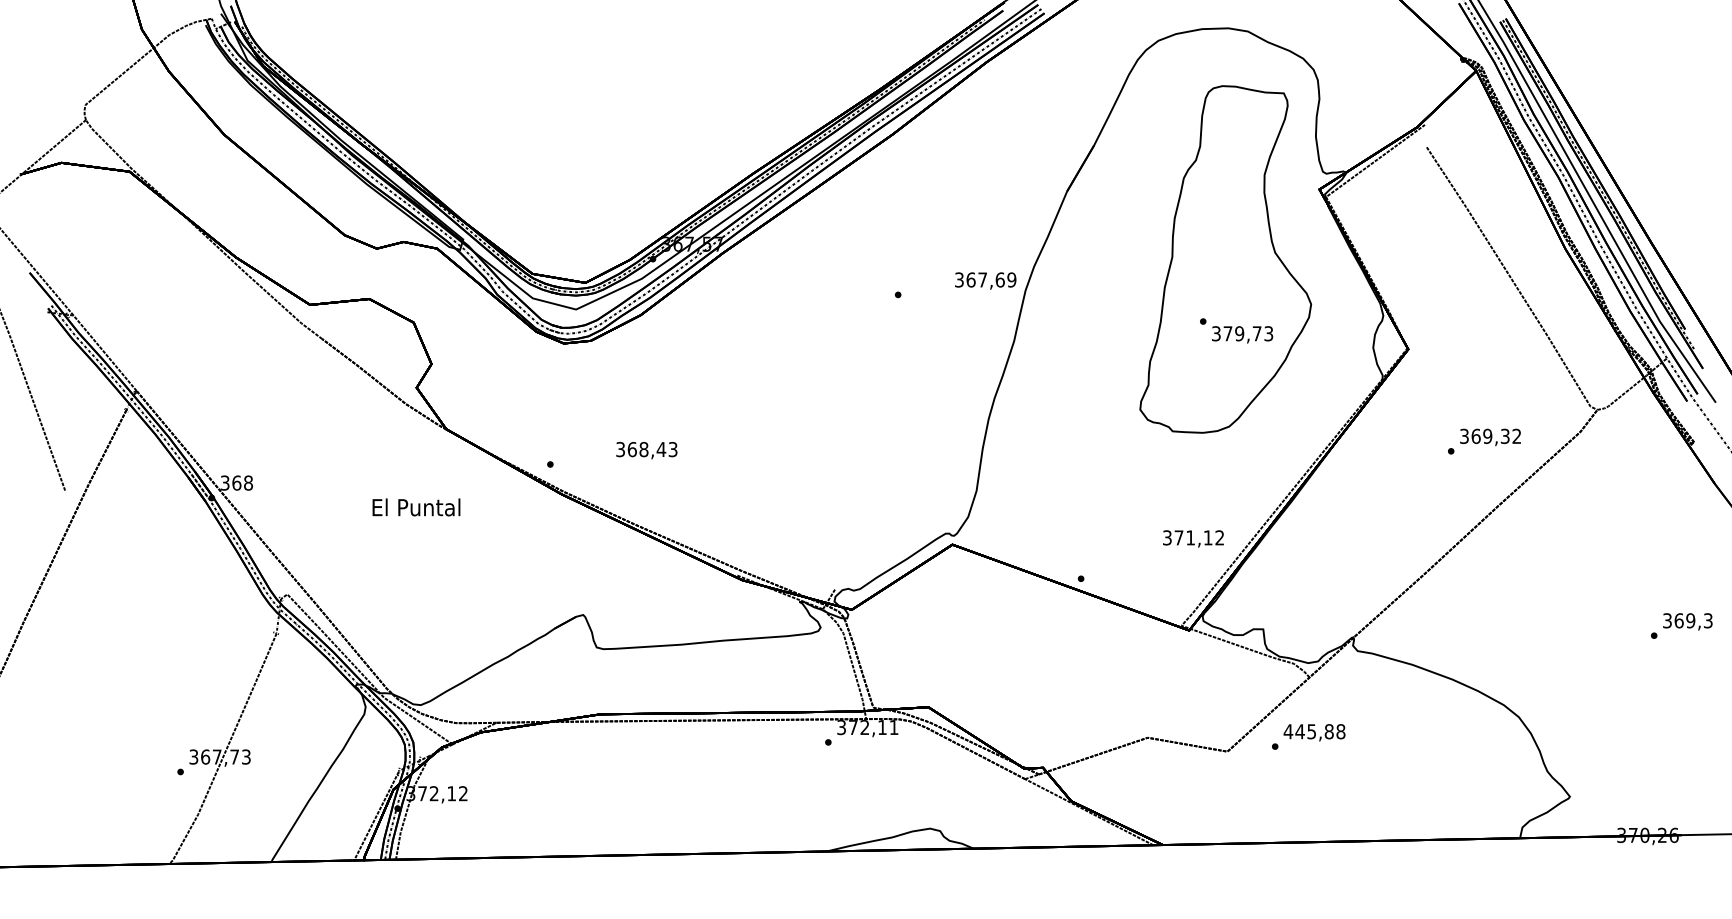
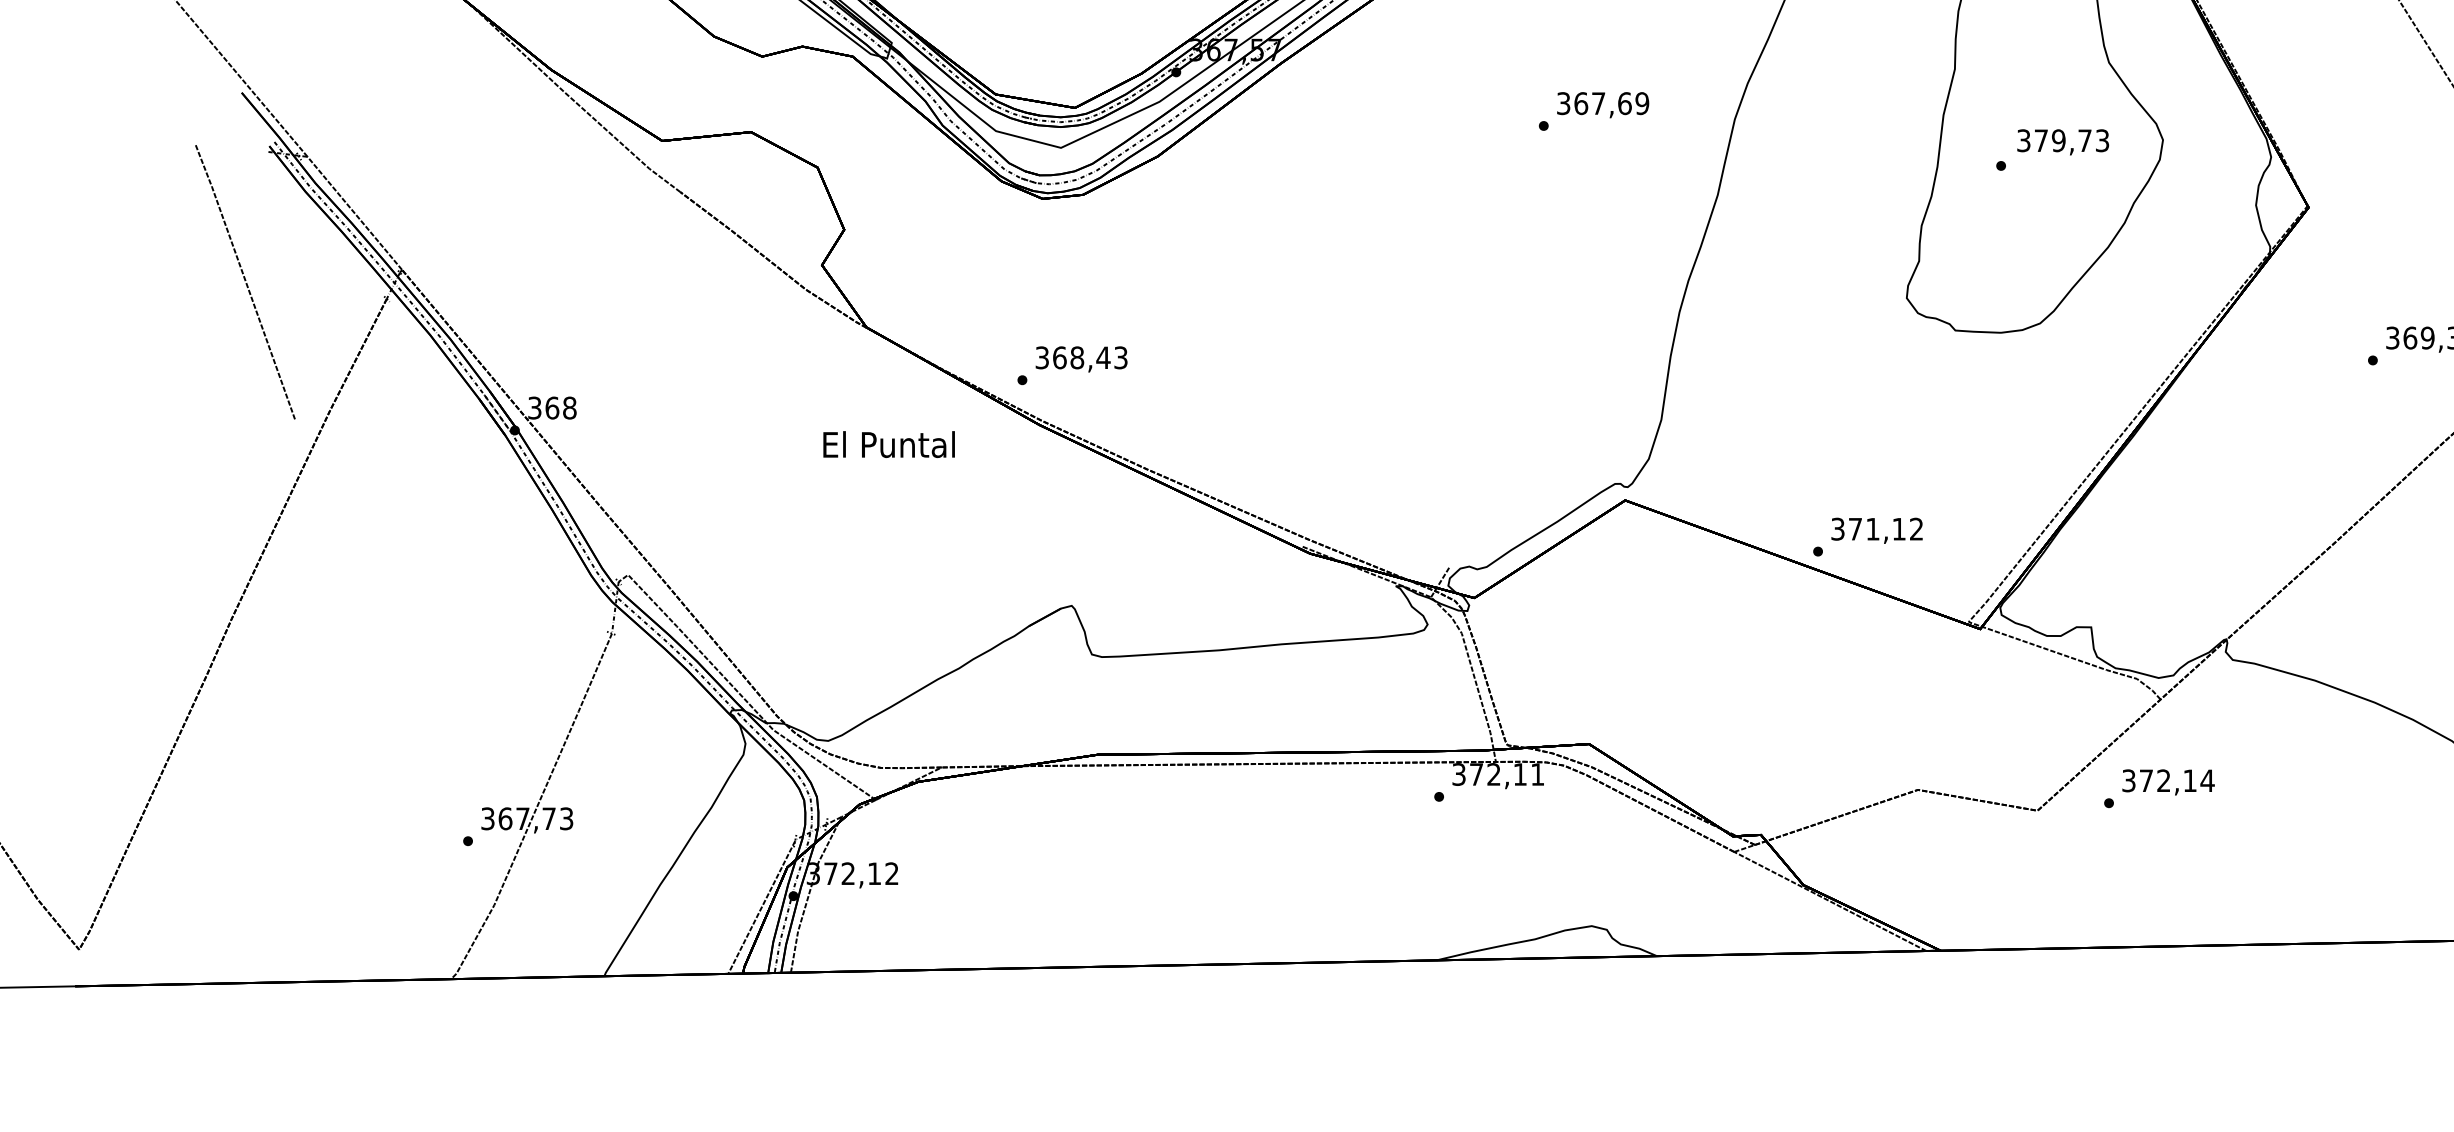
text: (985, 280) -> (1602, 104), moved
text: (1242, 334) -> (2063, 141), moved
text: (646, 450) -> (1081, 359), moved
text: (416, 507) -> (889, 444), moved
text: (1193, 538) -> (1877, 530), moved
text: (1314, 731) -> (2167, 780), 445,88 -> 372,14

